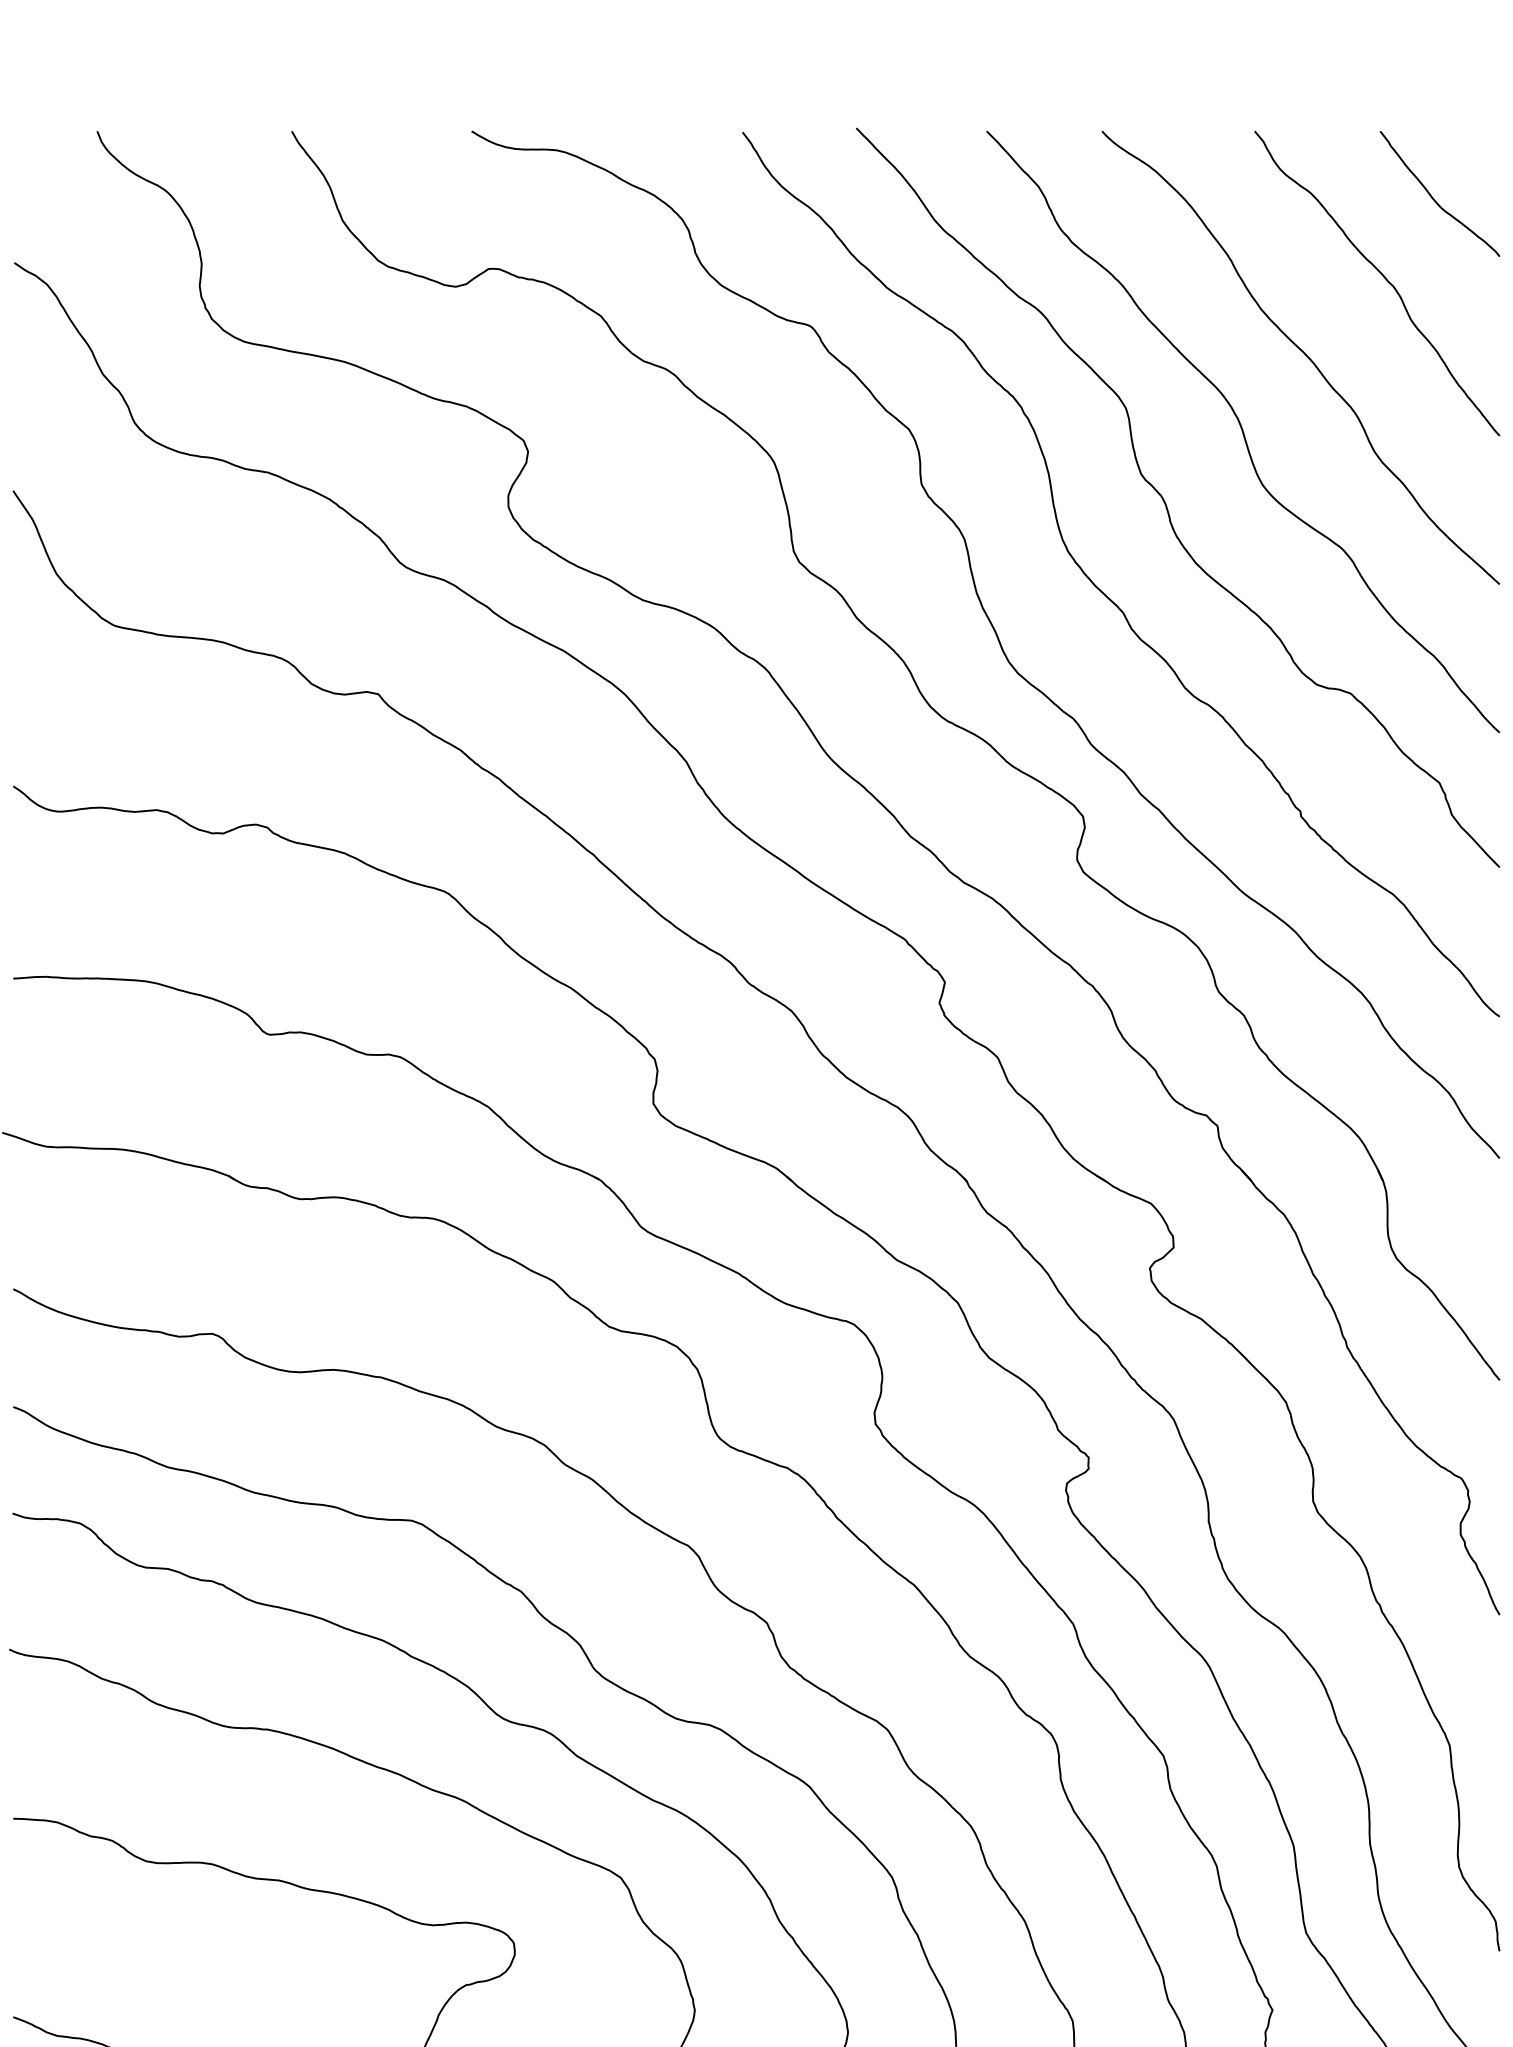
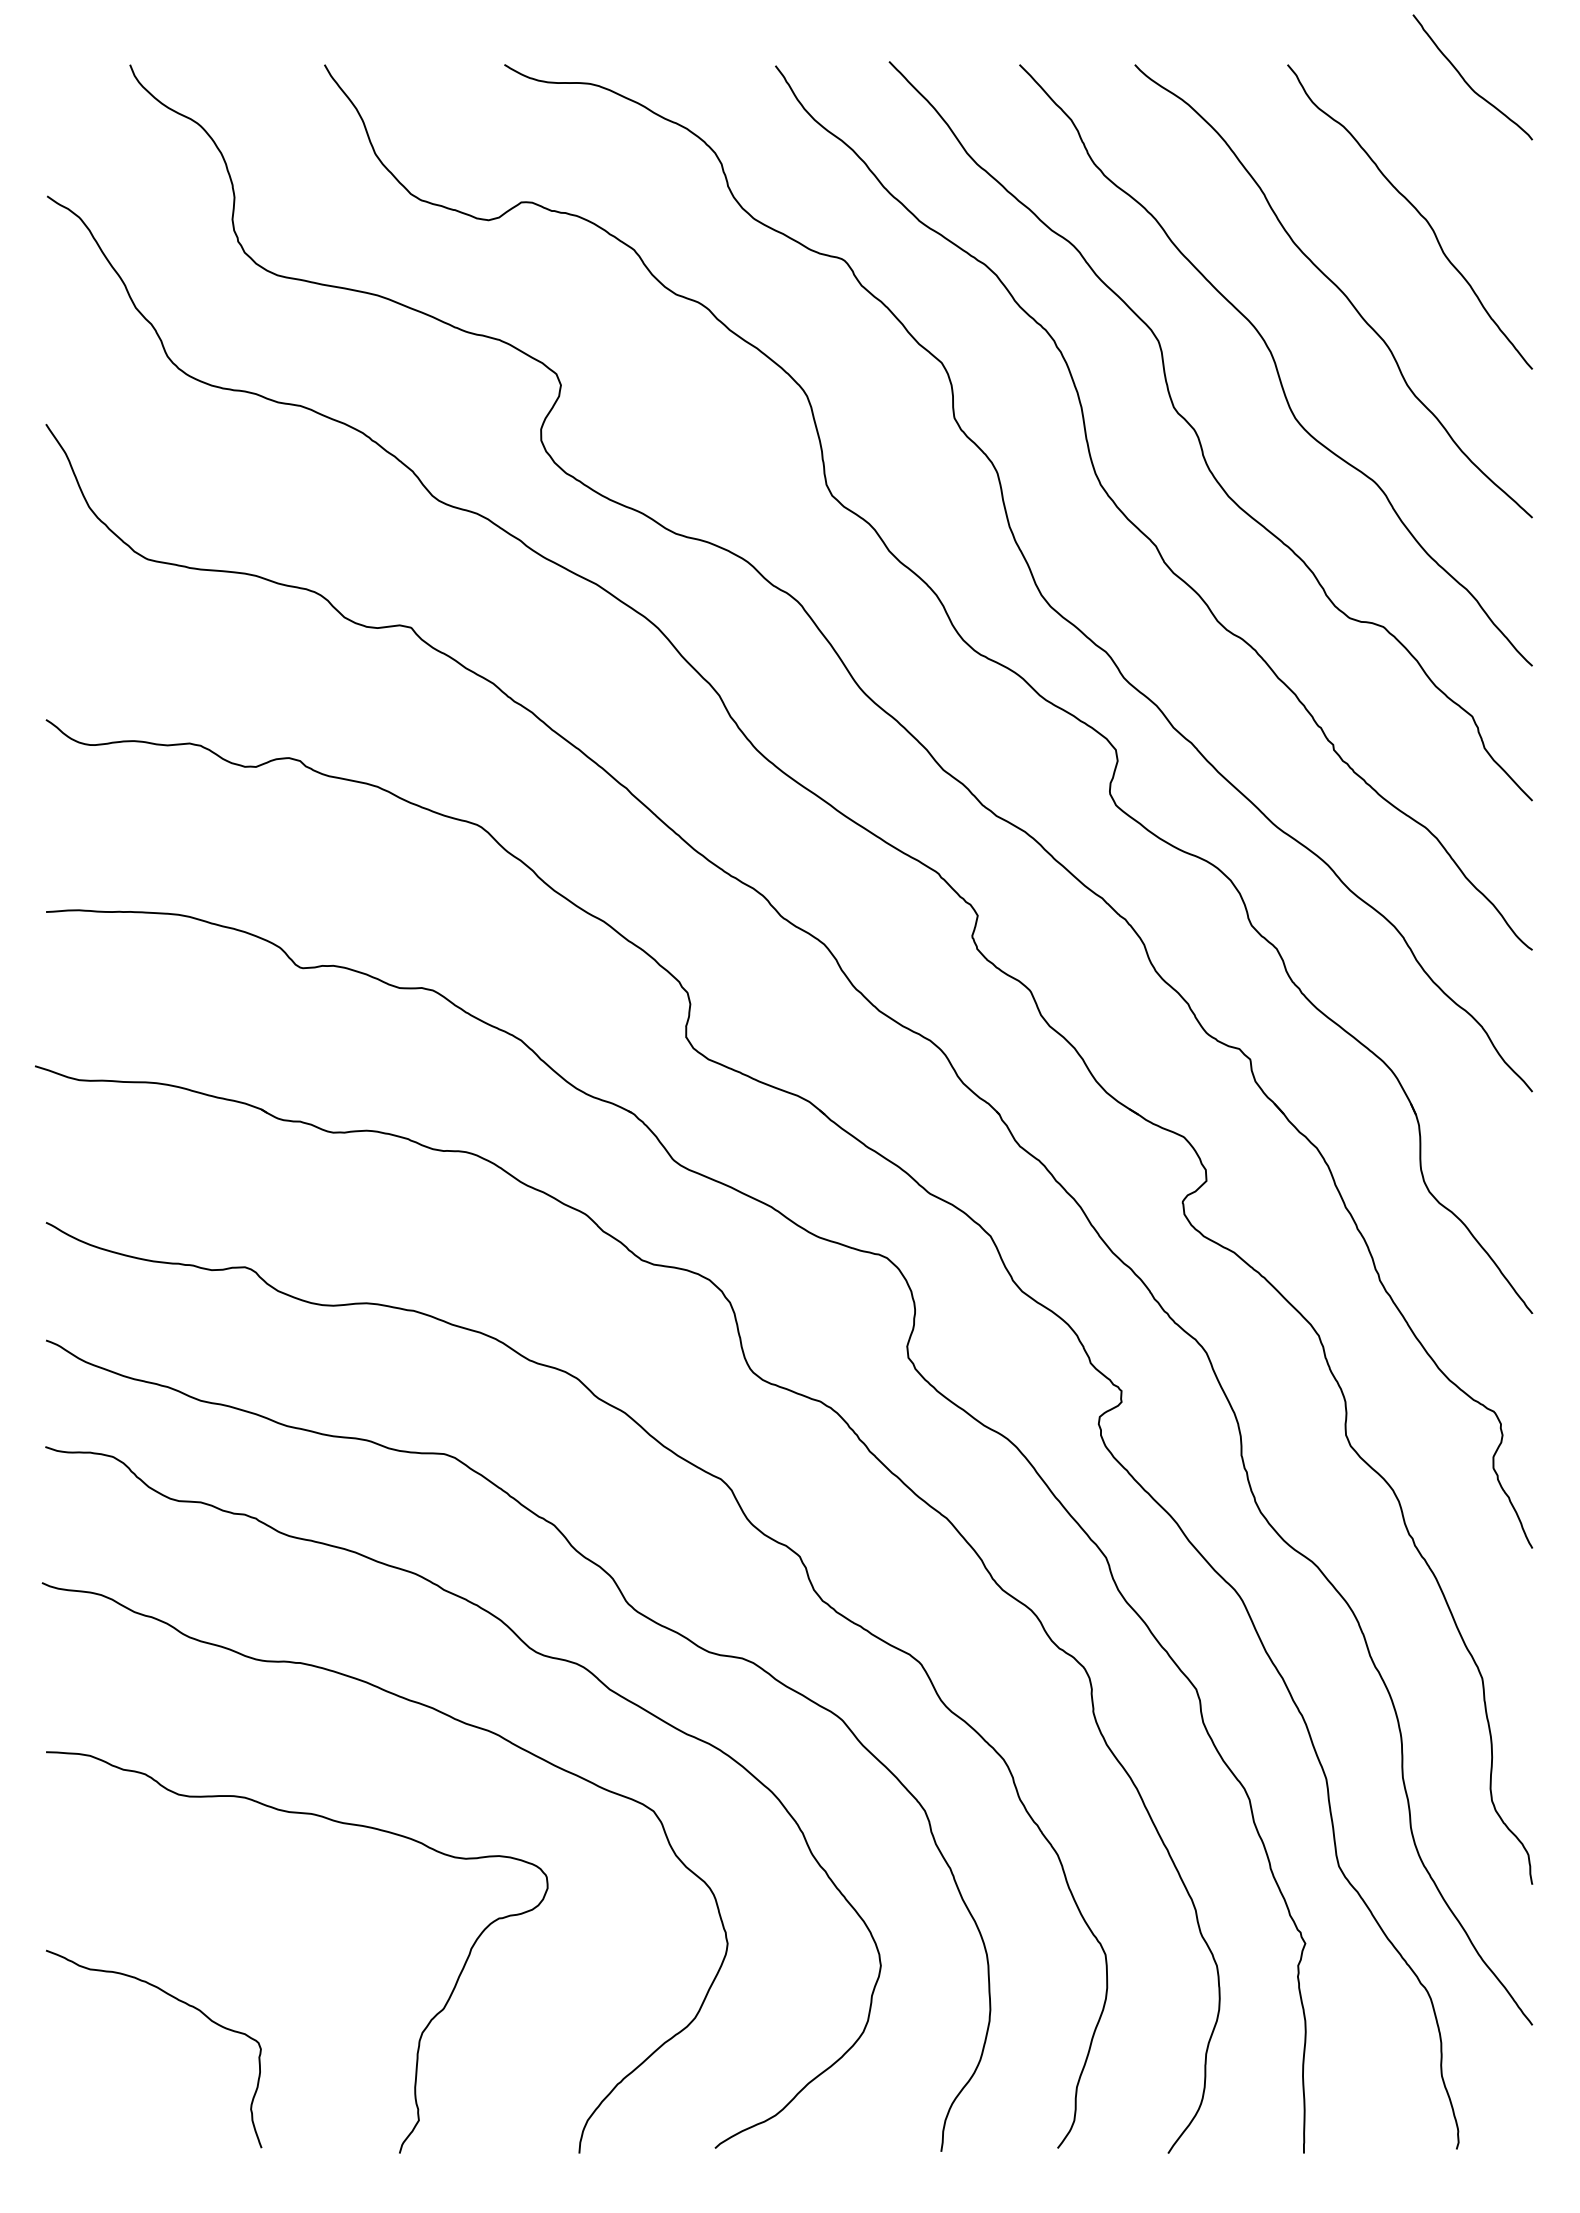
curve: (1434, 199) -> (1467, 82), moved

